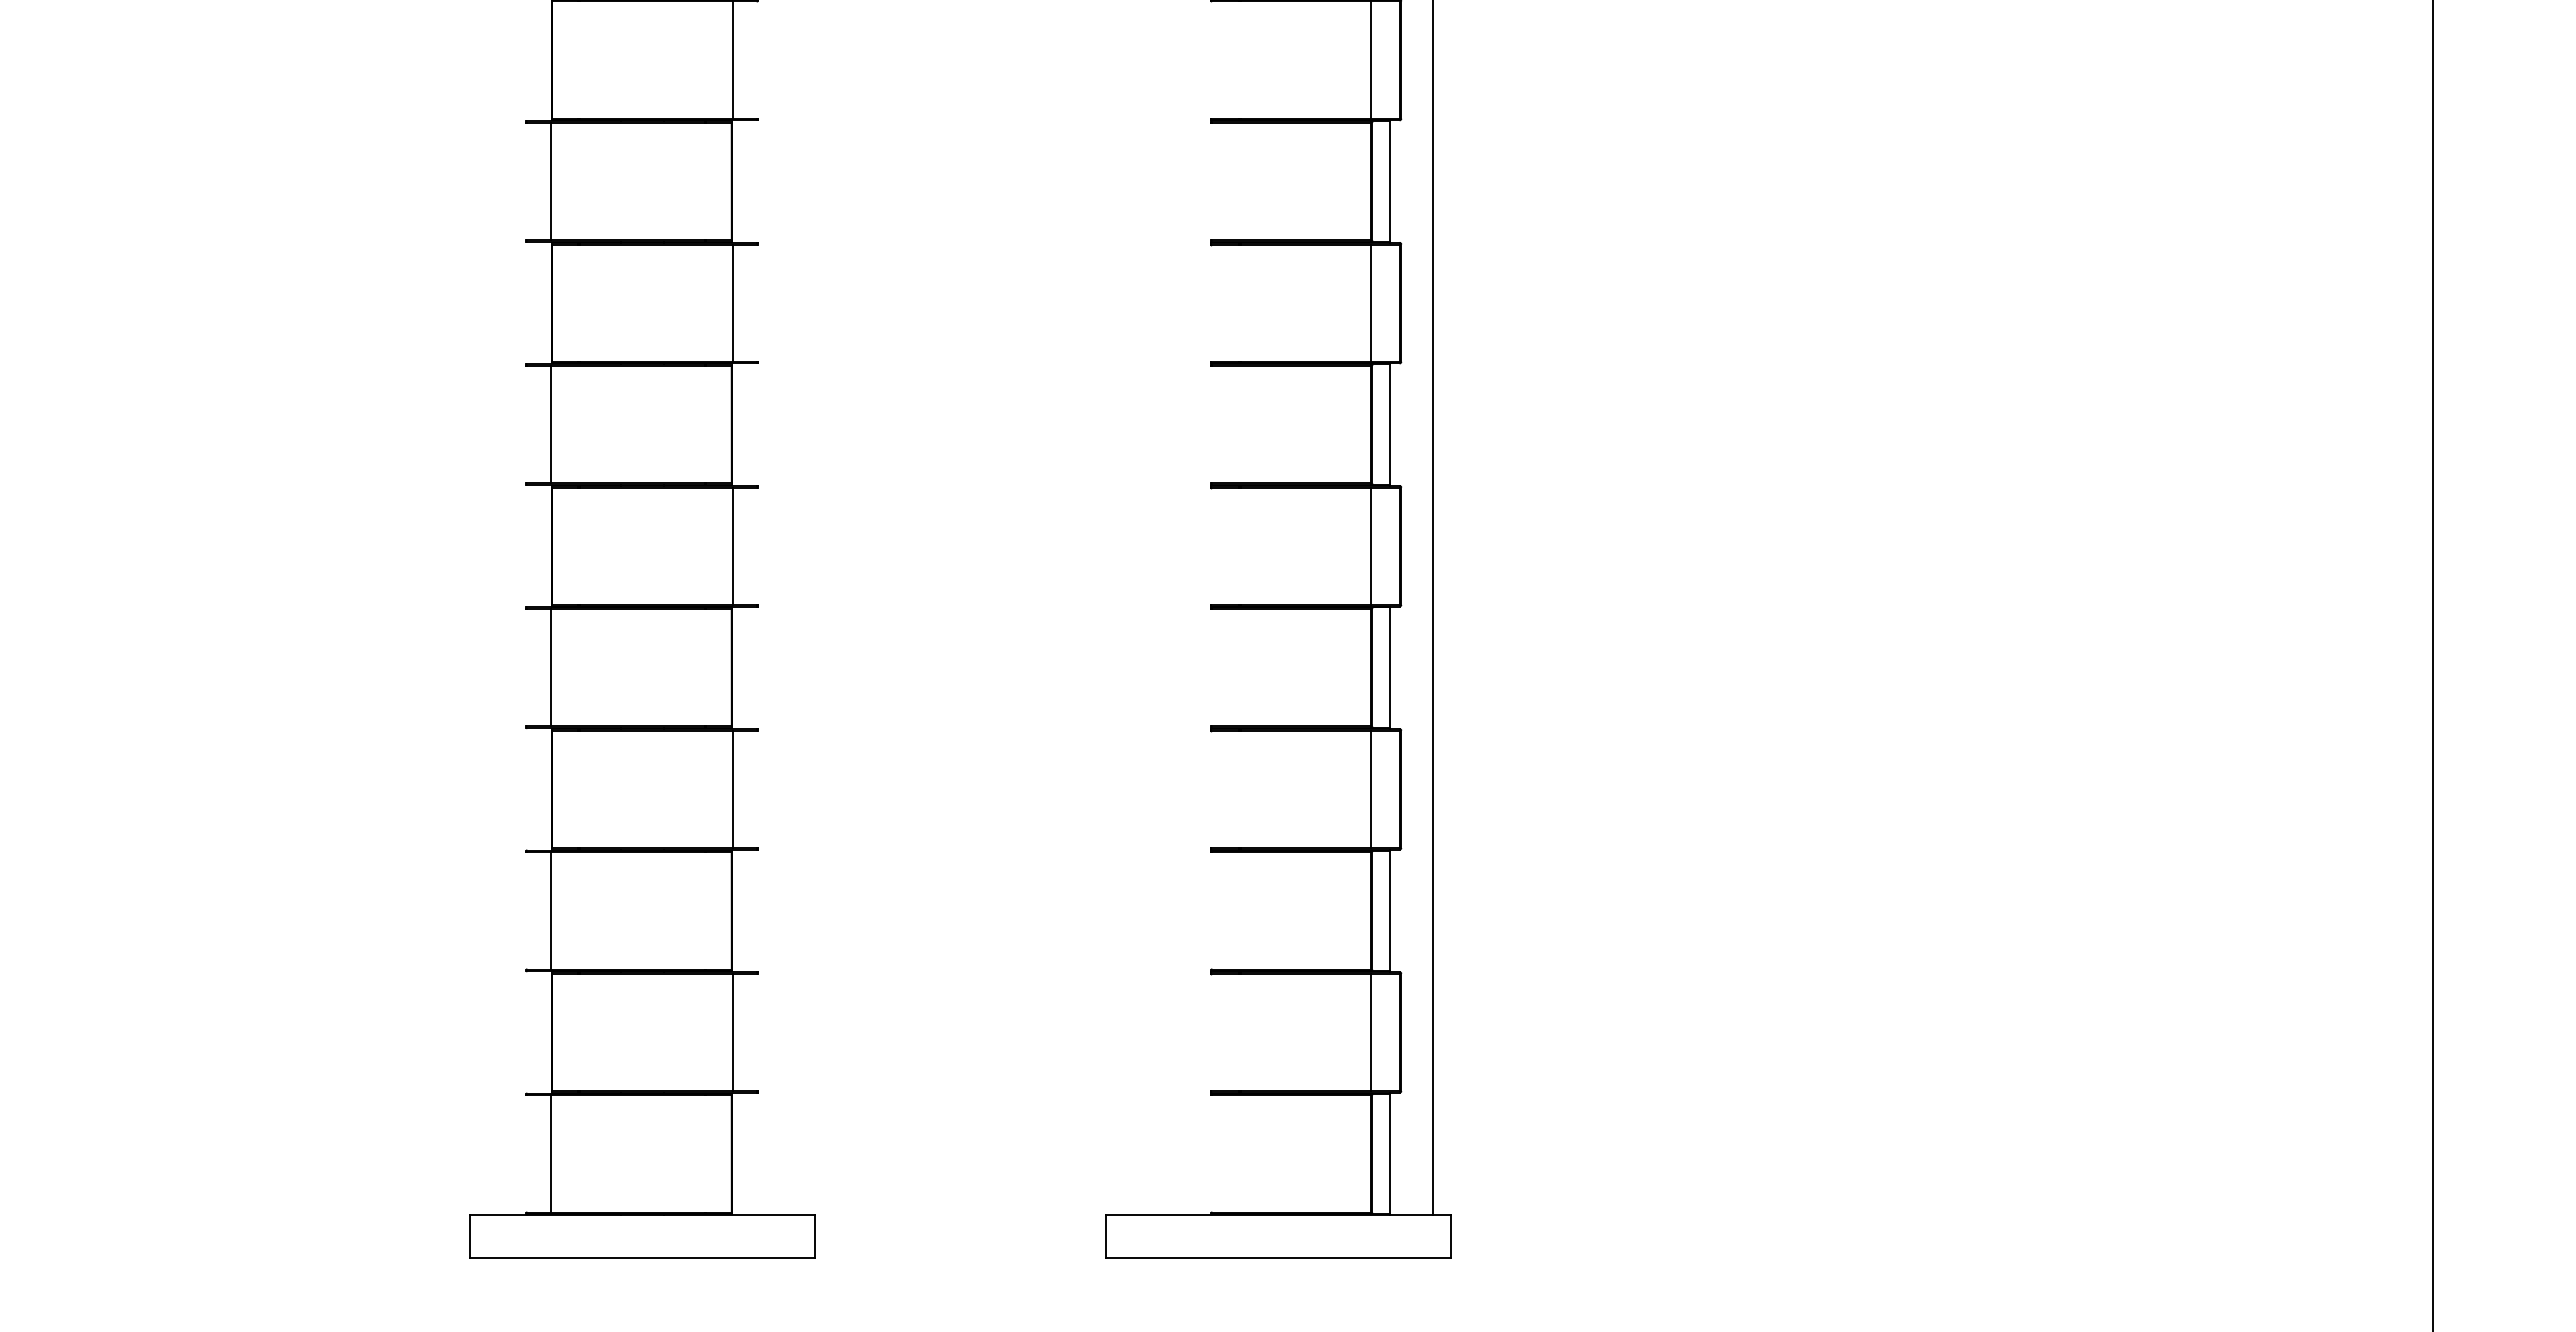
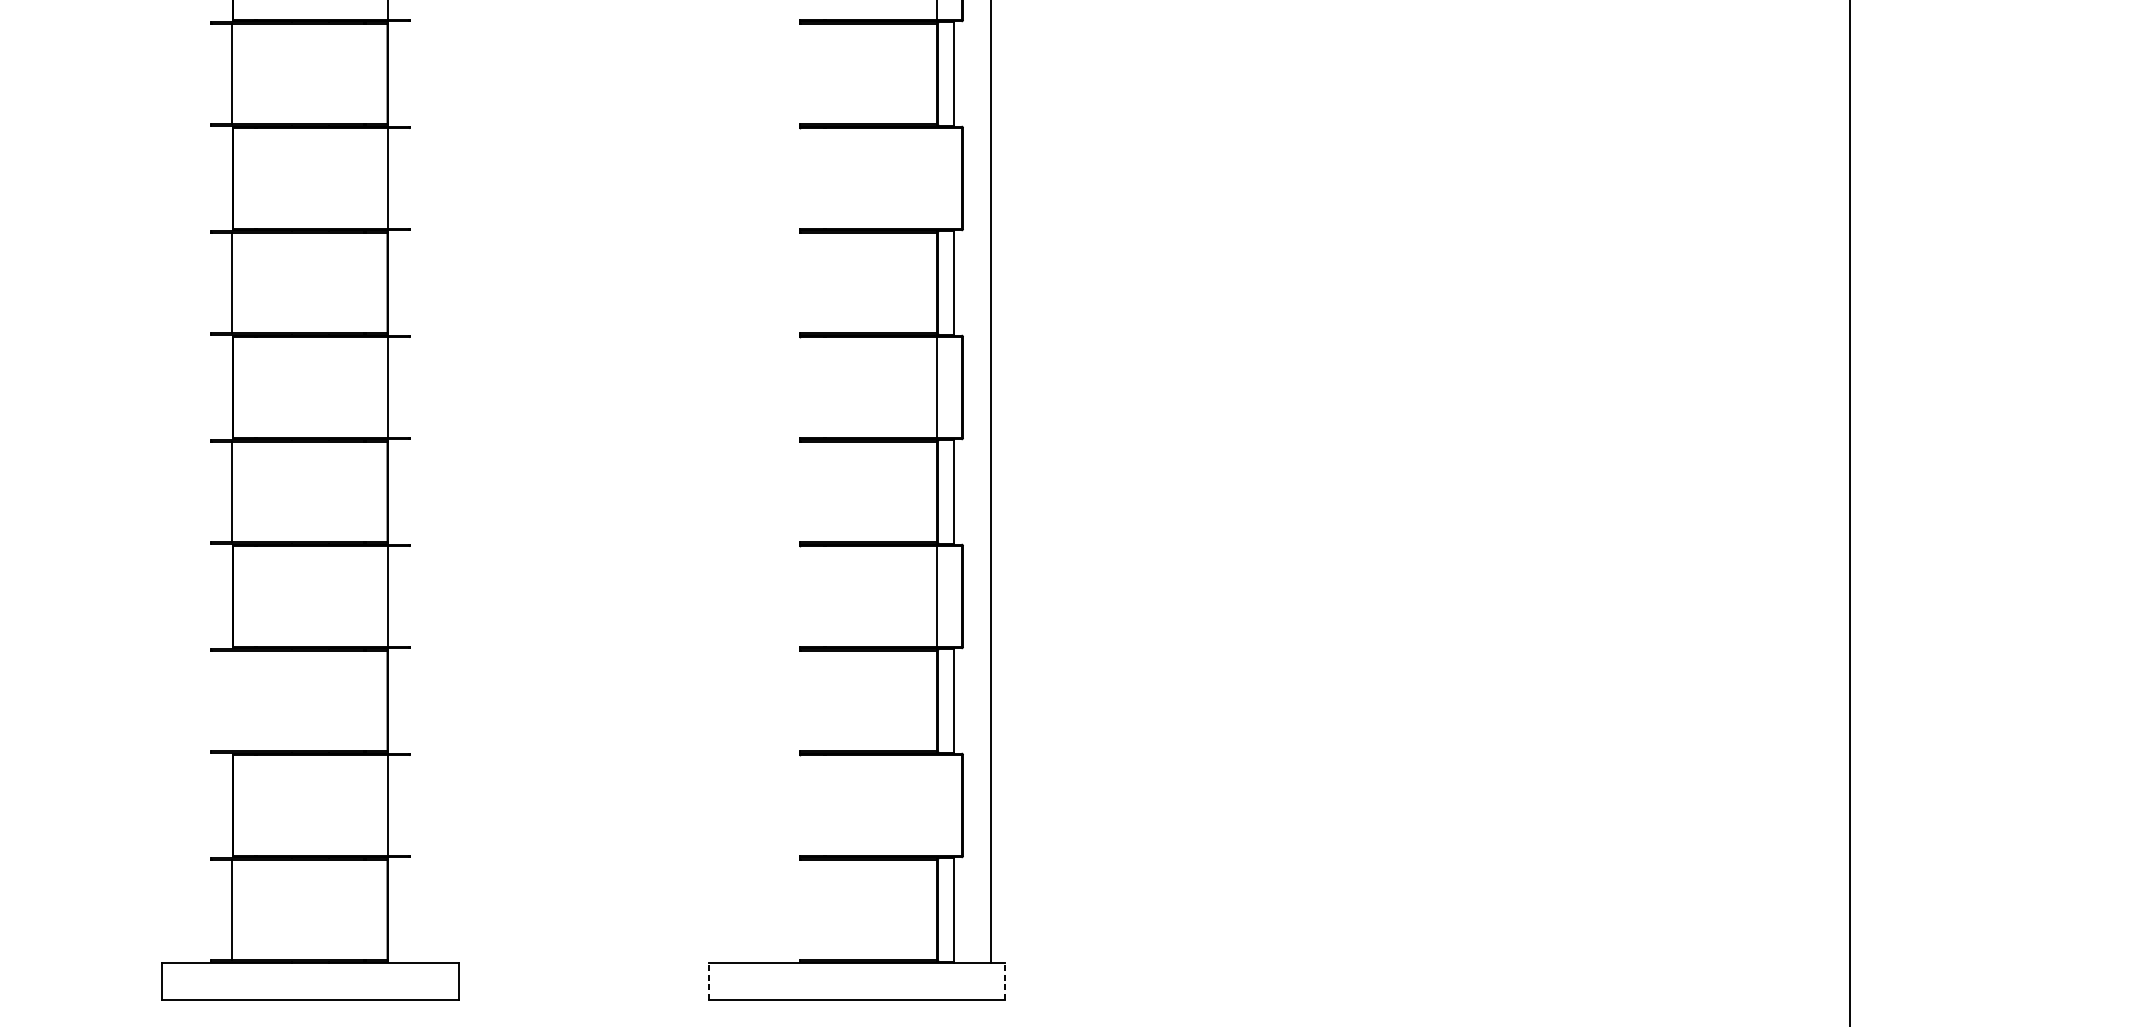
line: (1370, 302) -> (936, 177), removed
line: (551, 910) -> (232, 700), removed
line: (1370, 1032) -> (936, 805), removed
line: (1105, 1236) -> (708, 980), solid -> dashed
line: (1450, 1236) -> (1005, 980), solid -> dashed

